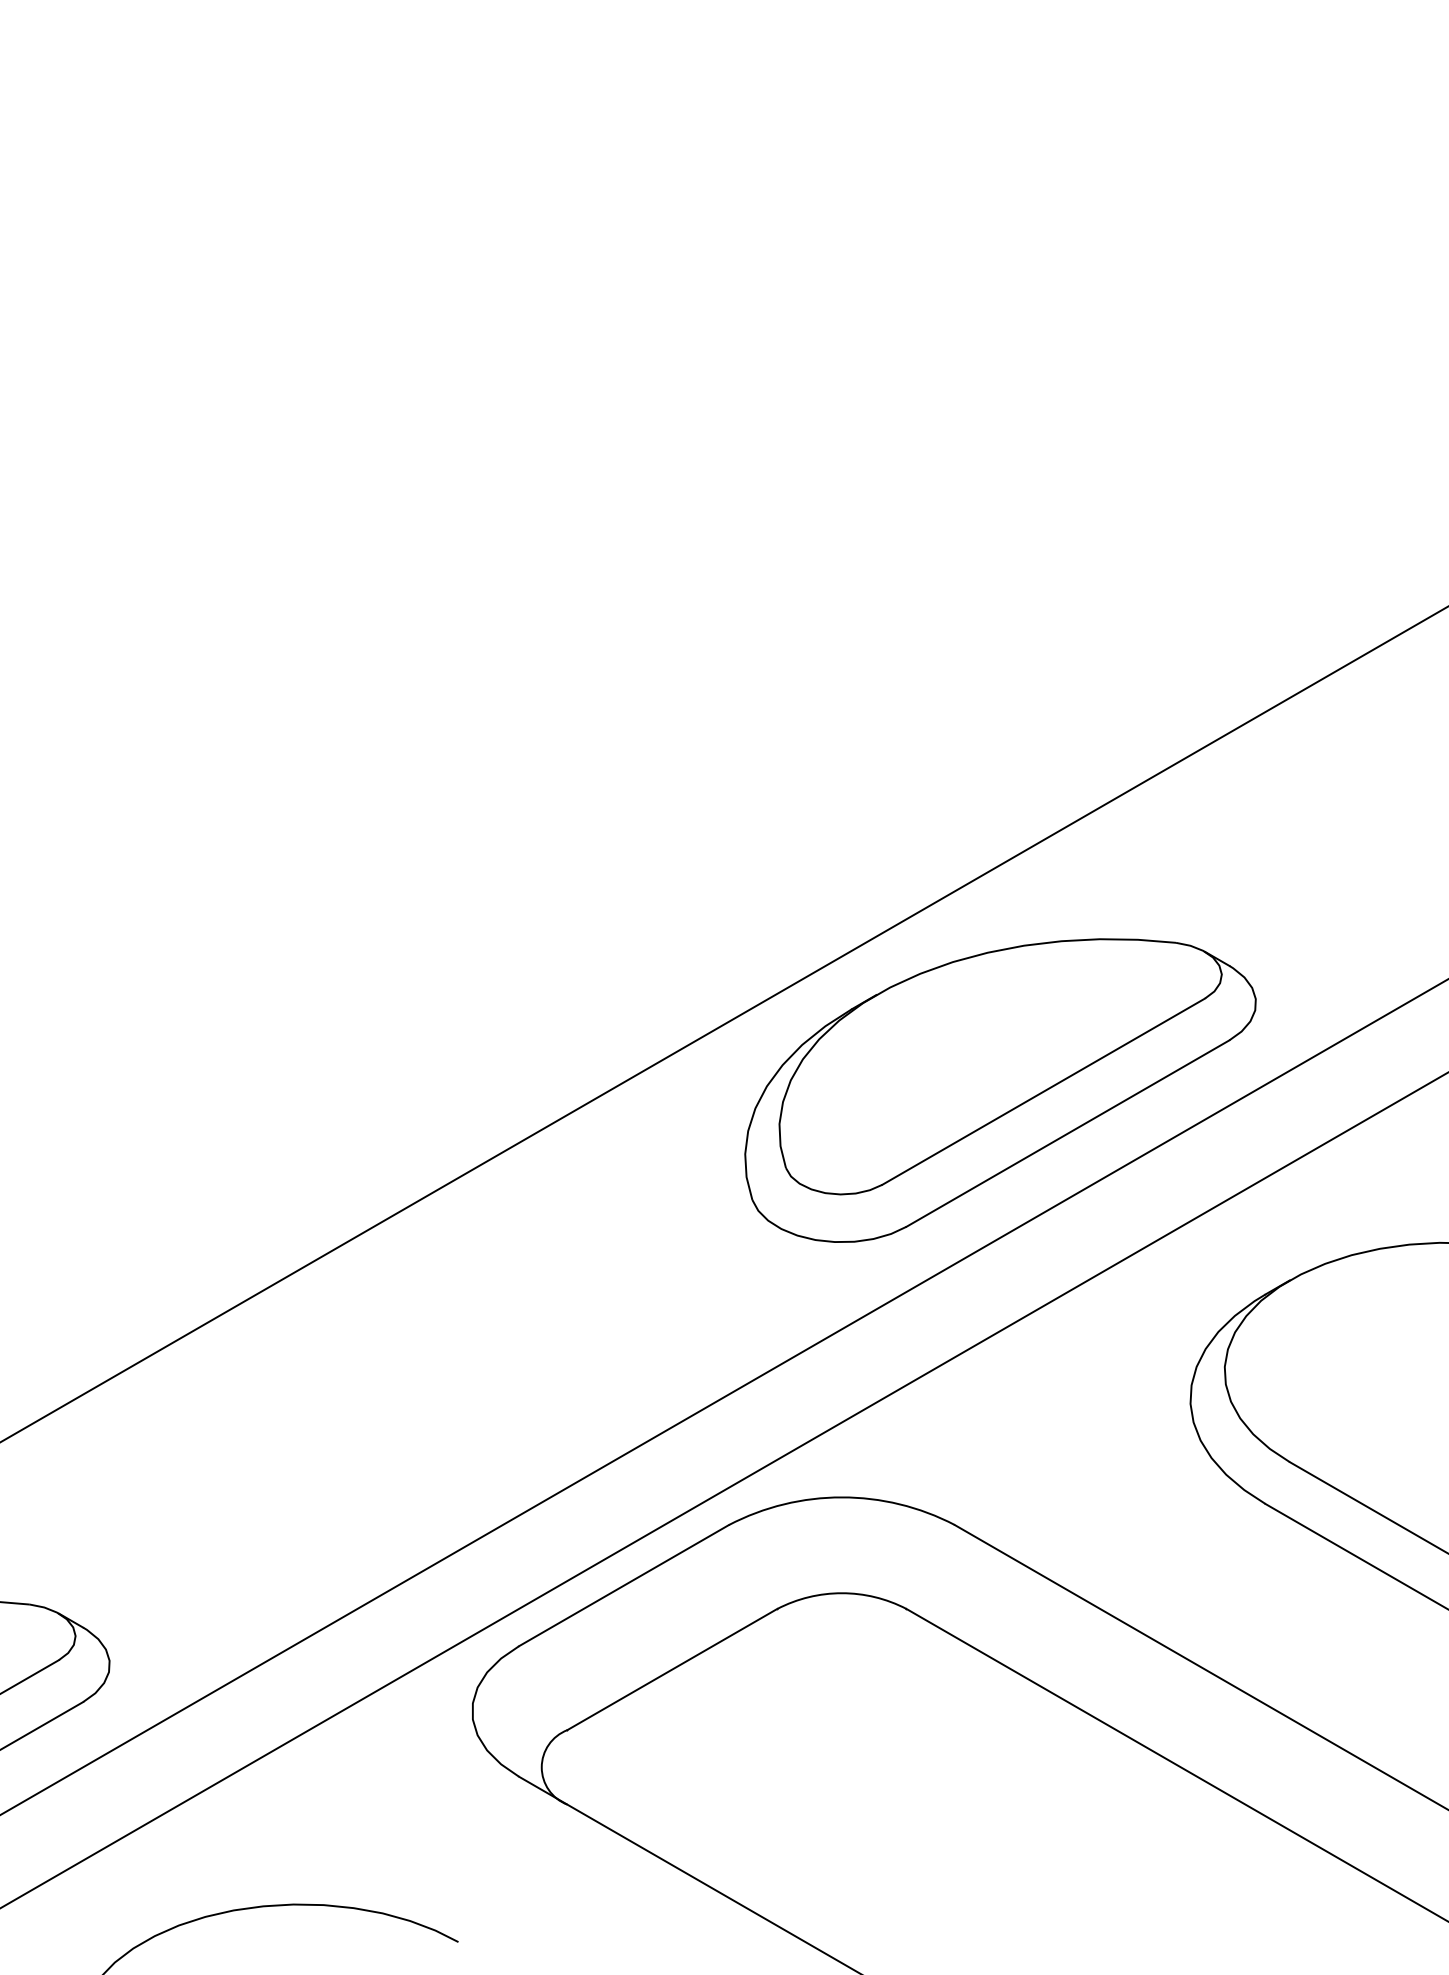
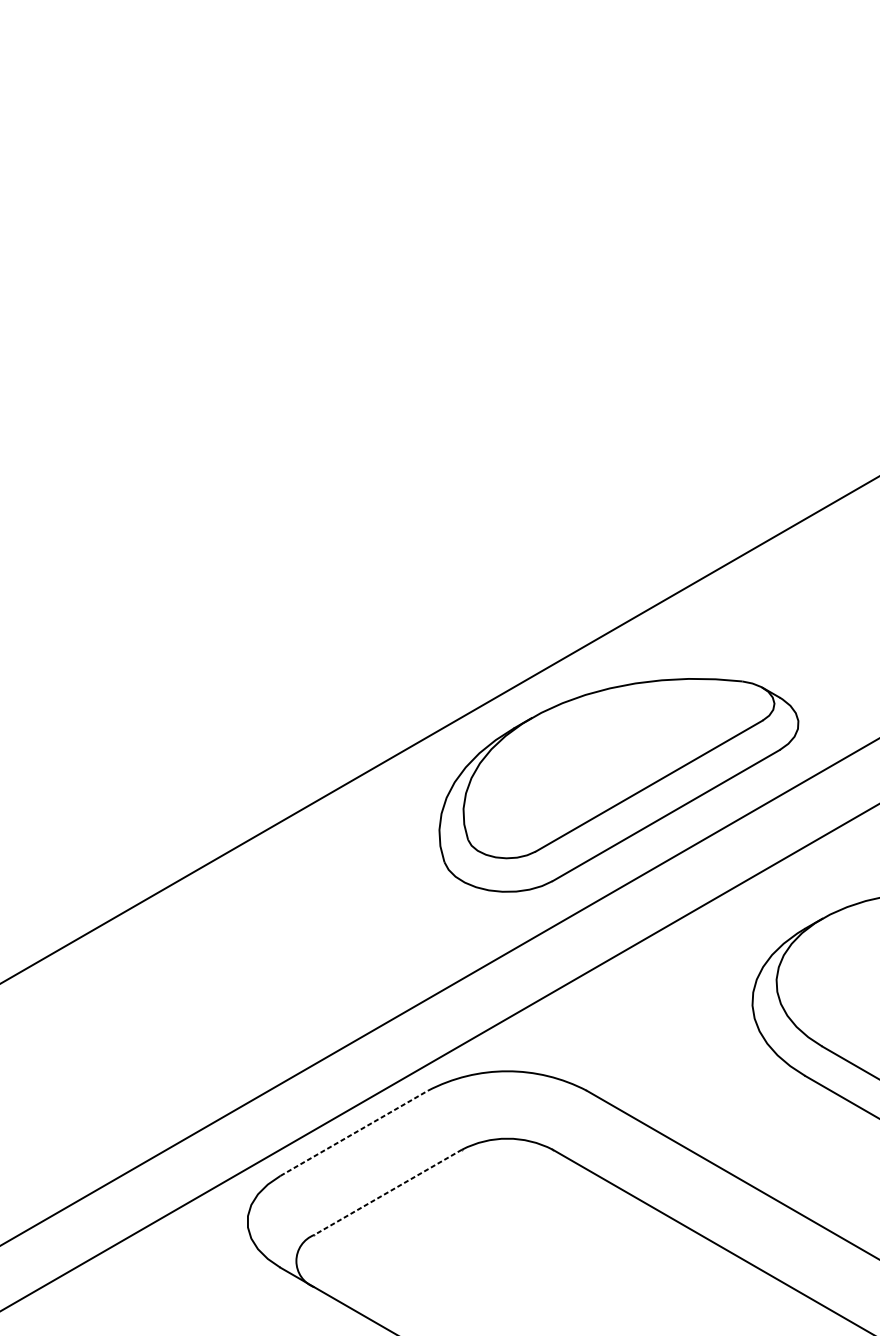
line: (624, 1585) -> (354, 1133), solid -> dashed
line: (671, 1669) -> (387, 1192), solid -> dashed

